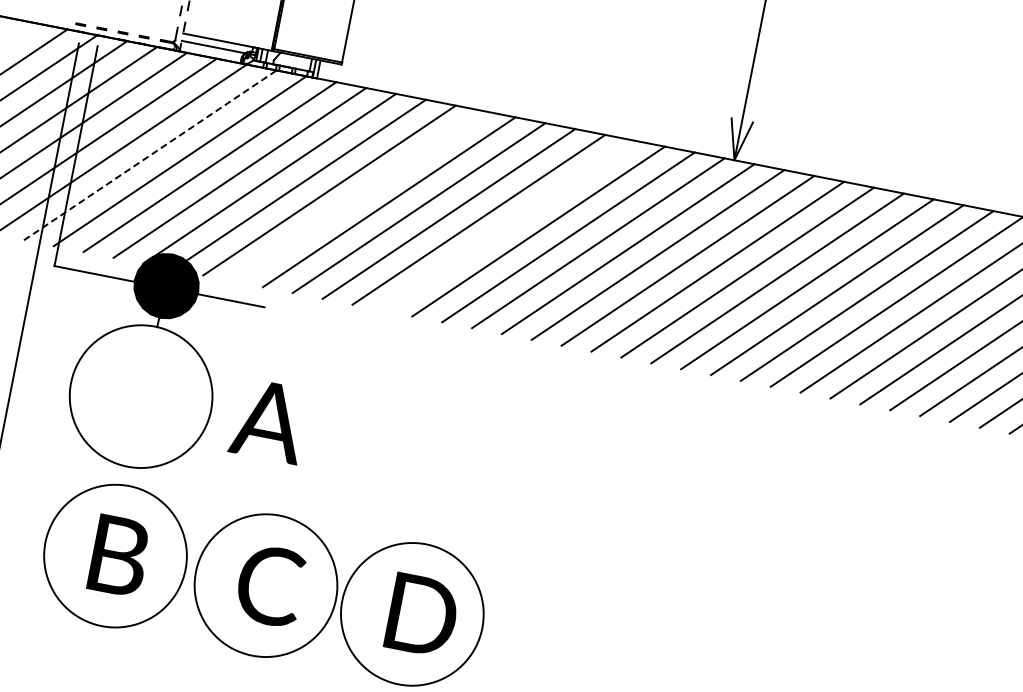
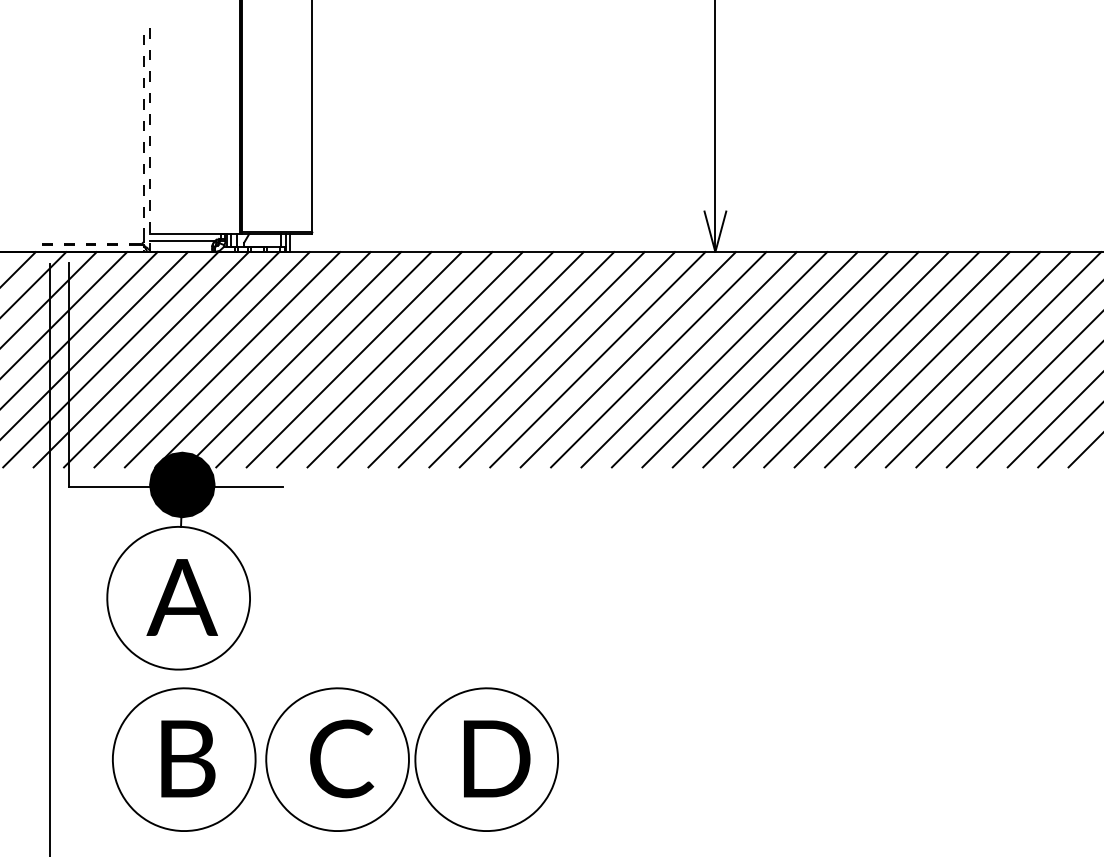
line: (150, 155) -> (141, 359), dashed -> solid
line: (358, 195) -> (353, 359), added
line: (508, 225) -> (506, 359), added
text: (268, 420) -> (181, 597), moved

